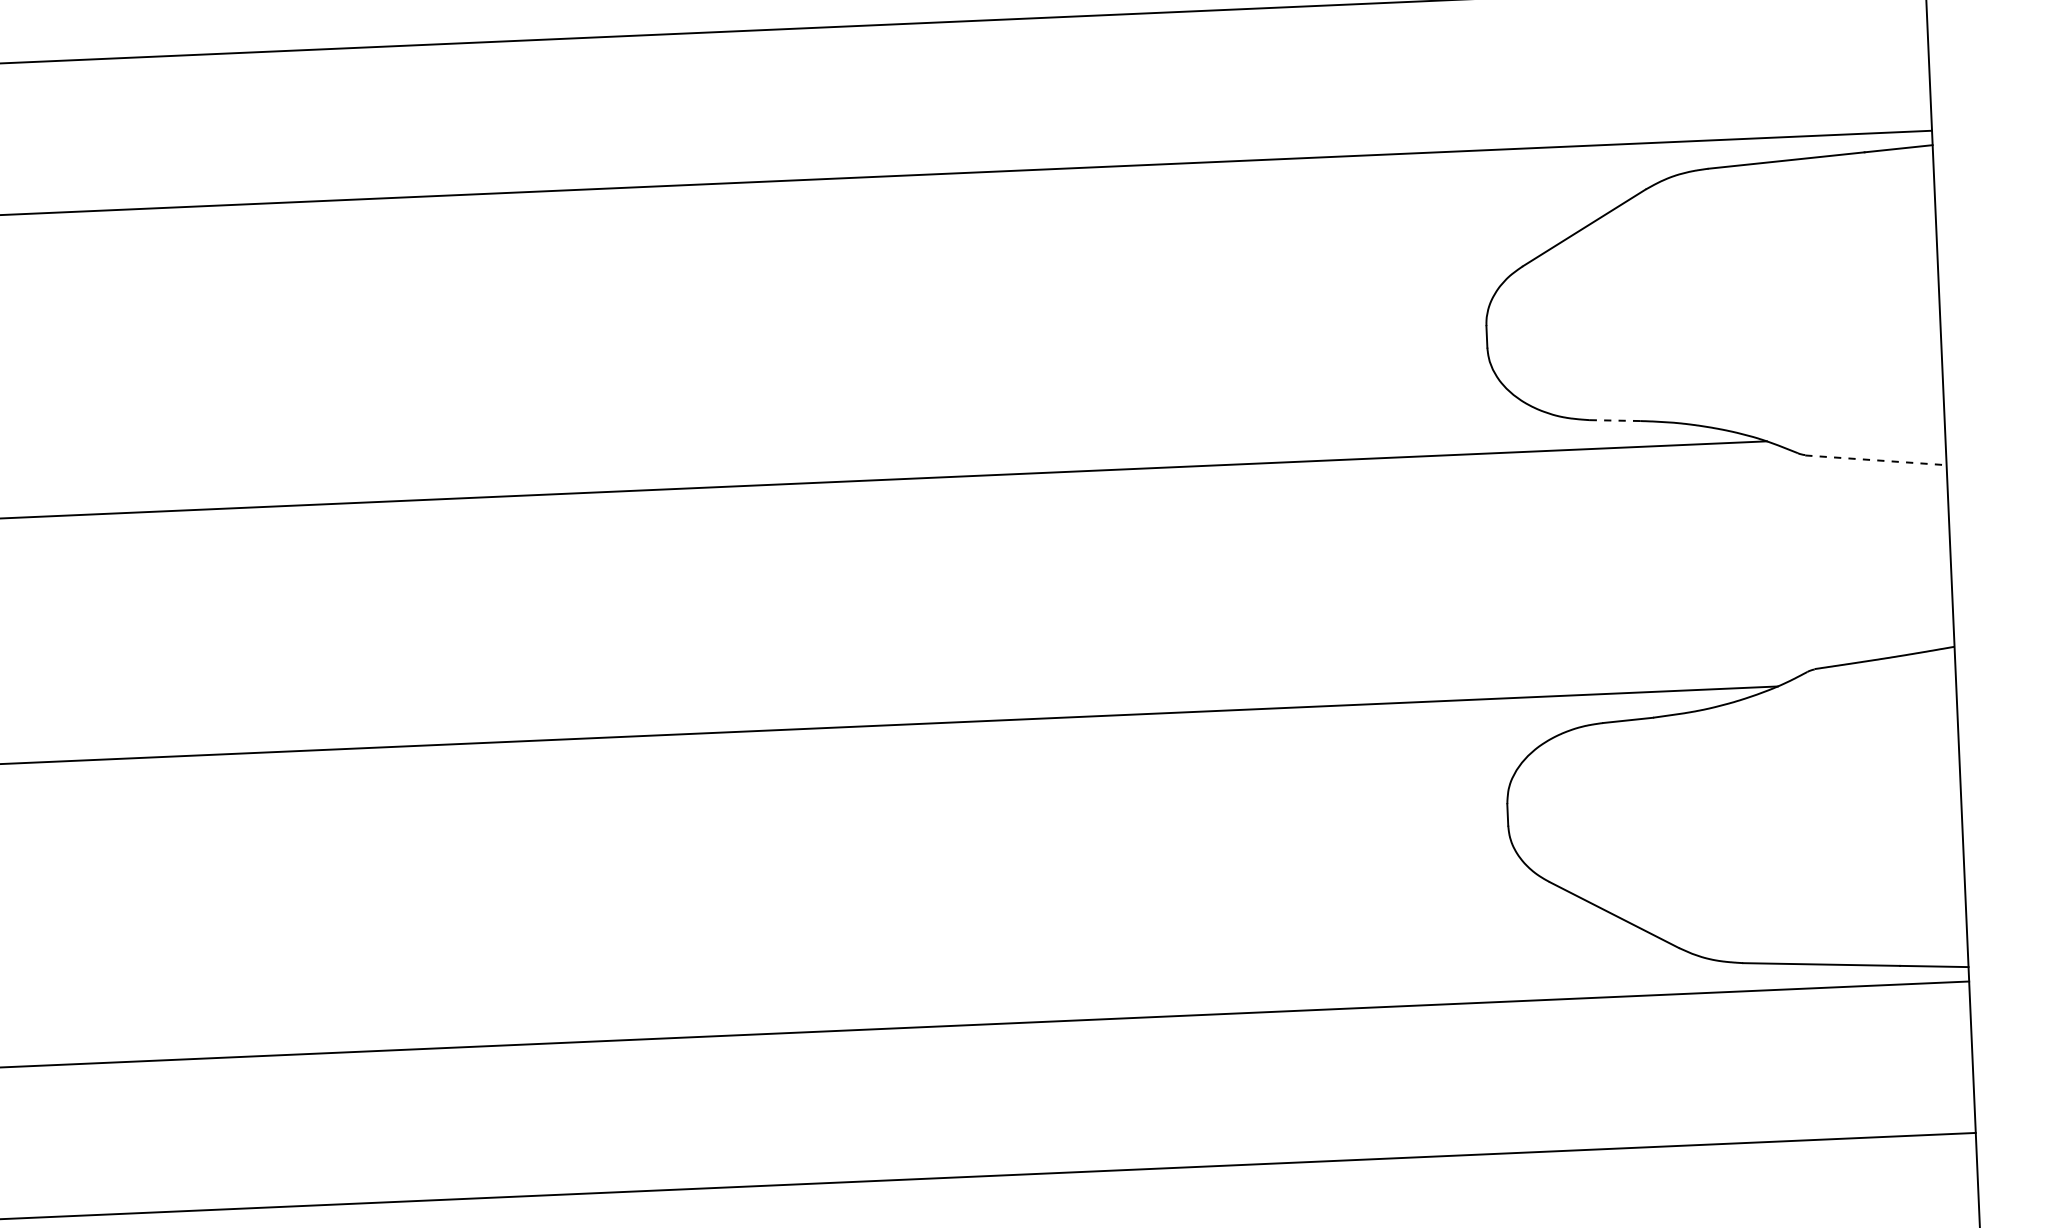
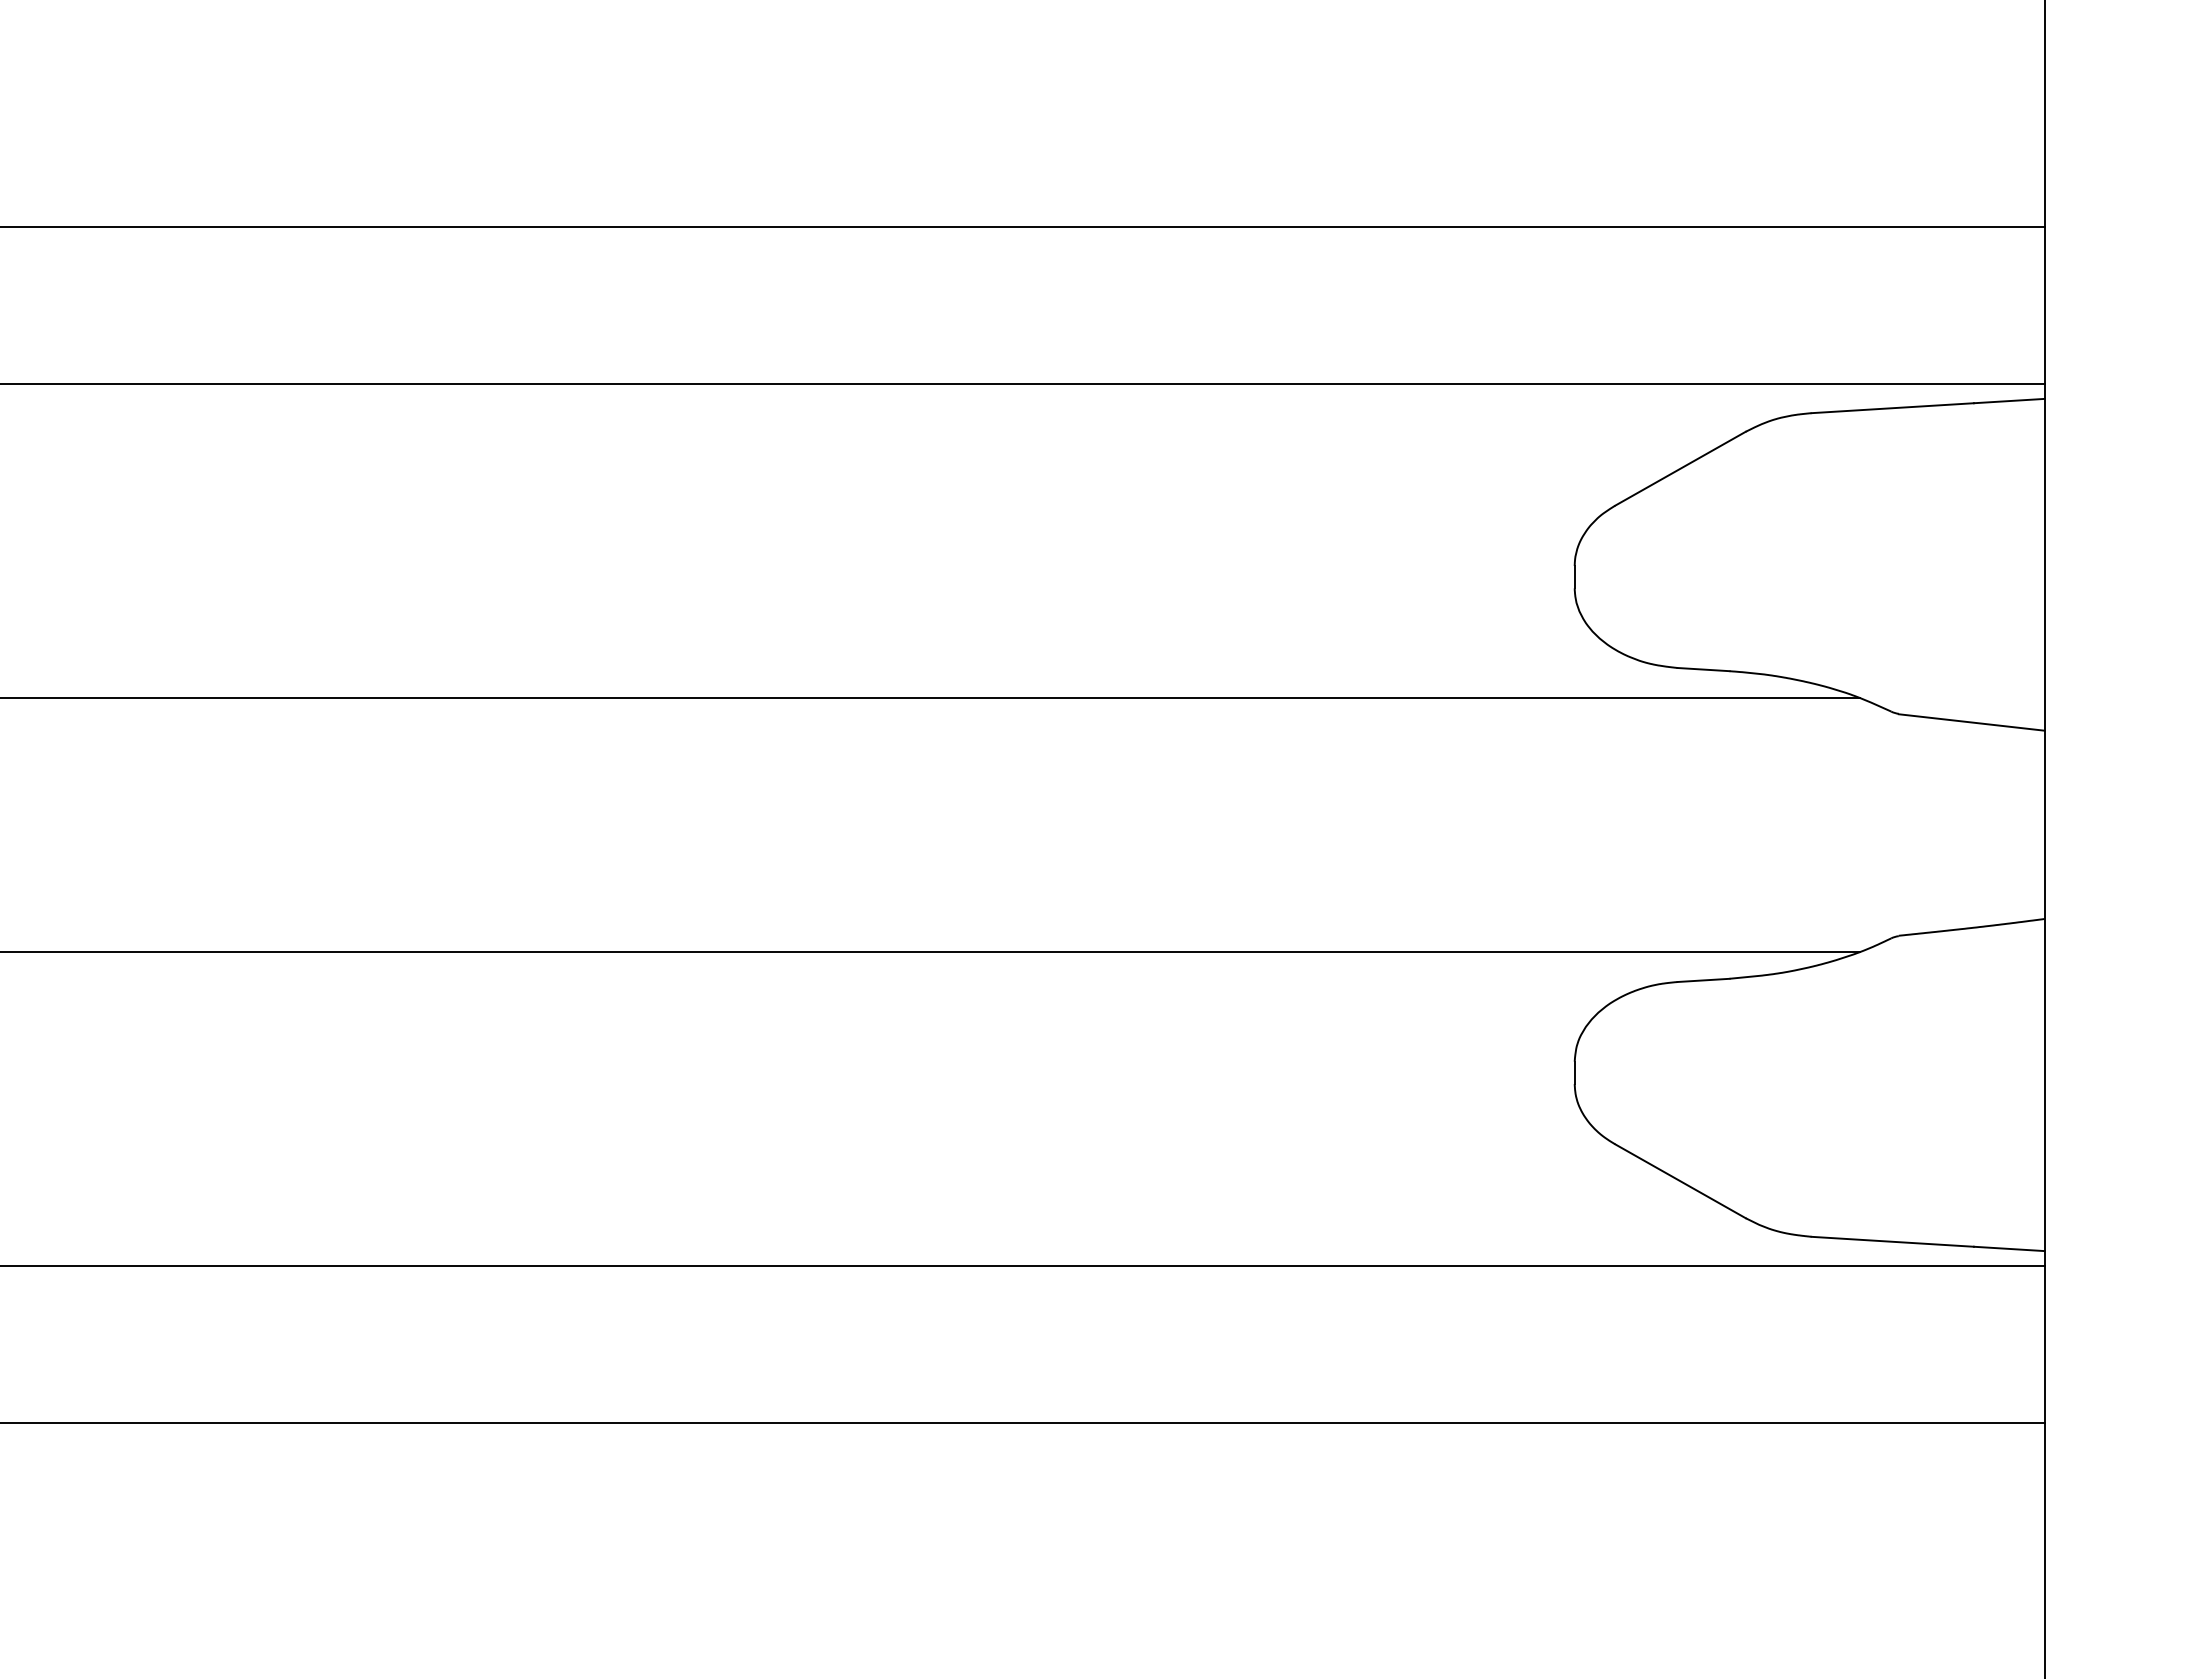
line: (1615, 420) -> (1703, 669), dashed -> solid
line: (1876, 460) -> (1972, 722), dashed -> solid

